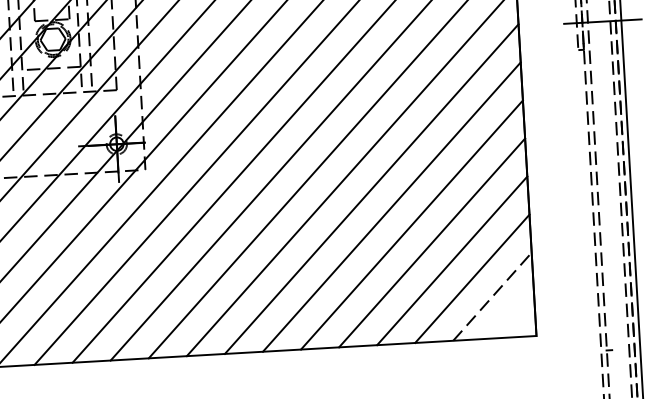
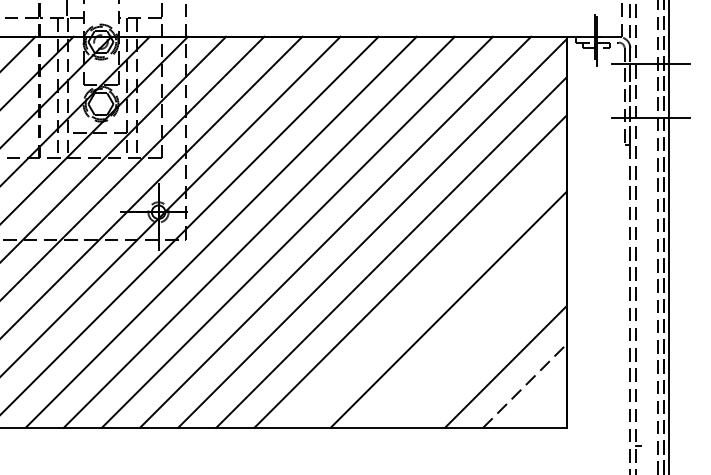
line: (391, 206) -> (429, 290), removed
line: (431, 242) -> (467, 328), removed
line: (452, 260) -> (486, 347), removed

